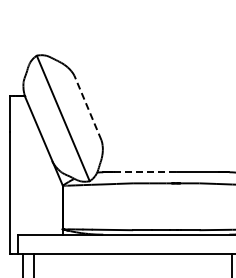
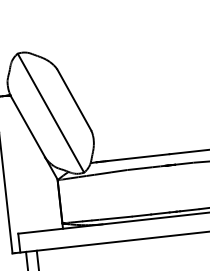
line: (87, 107) -> (73, 99), dashed -> solid
line: (145, 172) -> (138, 157), dashed -> solid

